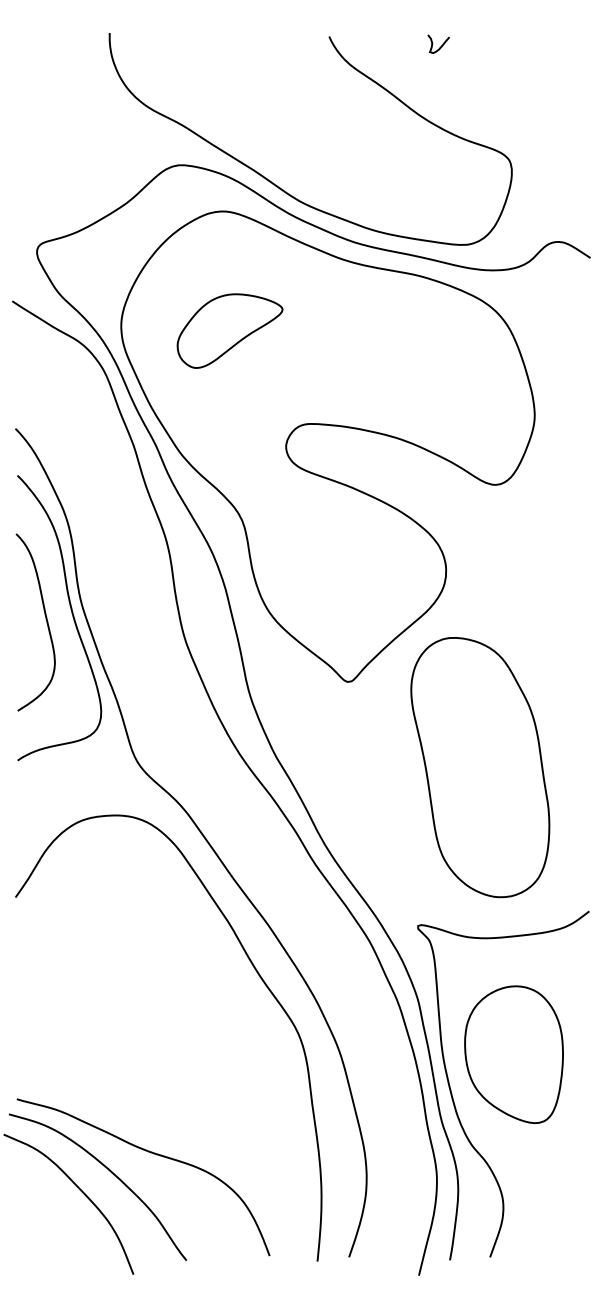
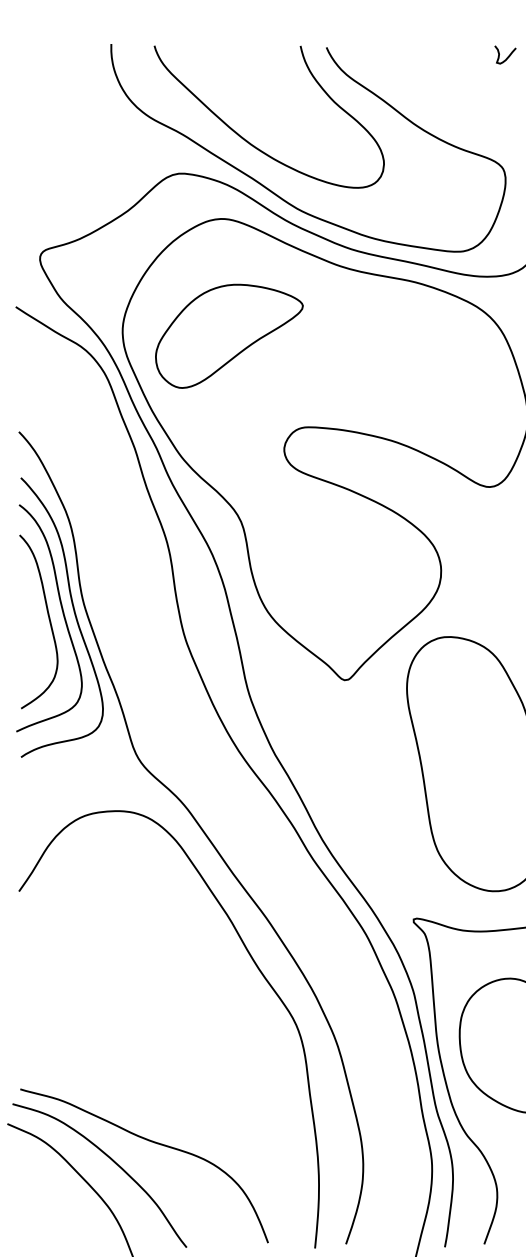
curve: (441, 45) -> (508, 56), moved
curve: (251, 133) -> (250, 142), added
part: (229, 330) -> (228, 335), size x1.43
curve: (60, 616) -> (63, 616), added

